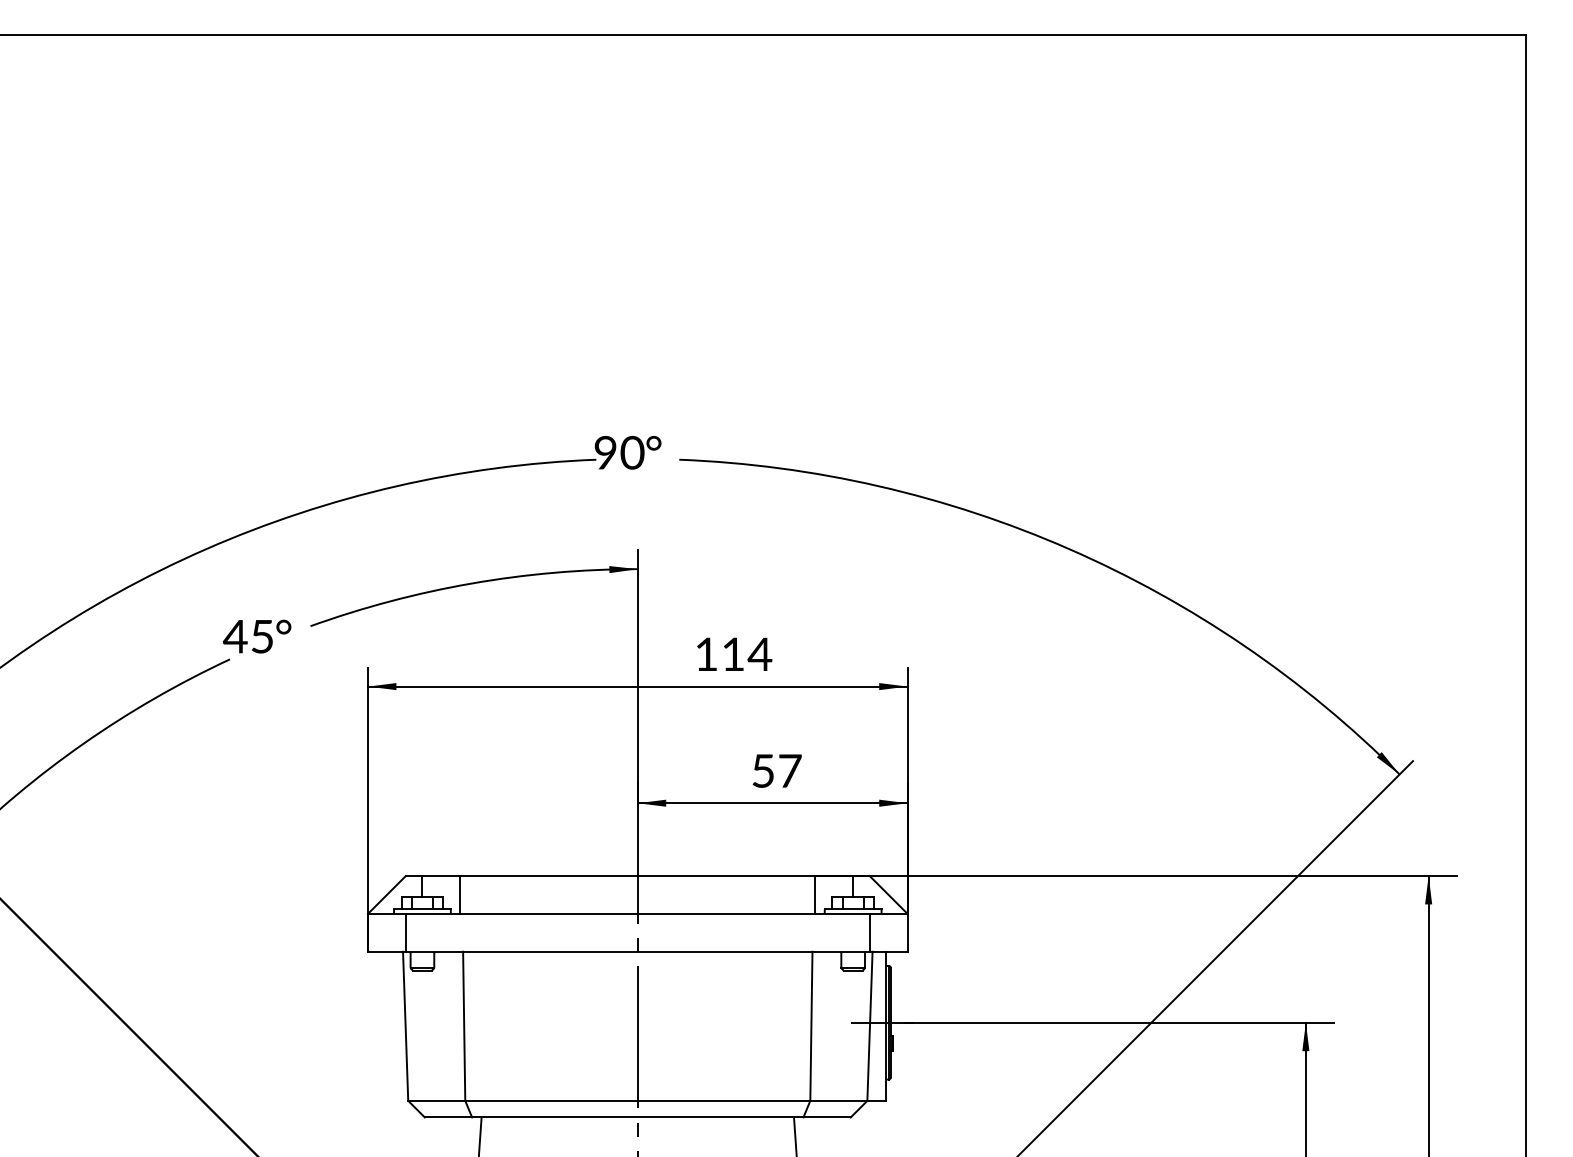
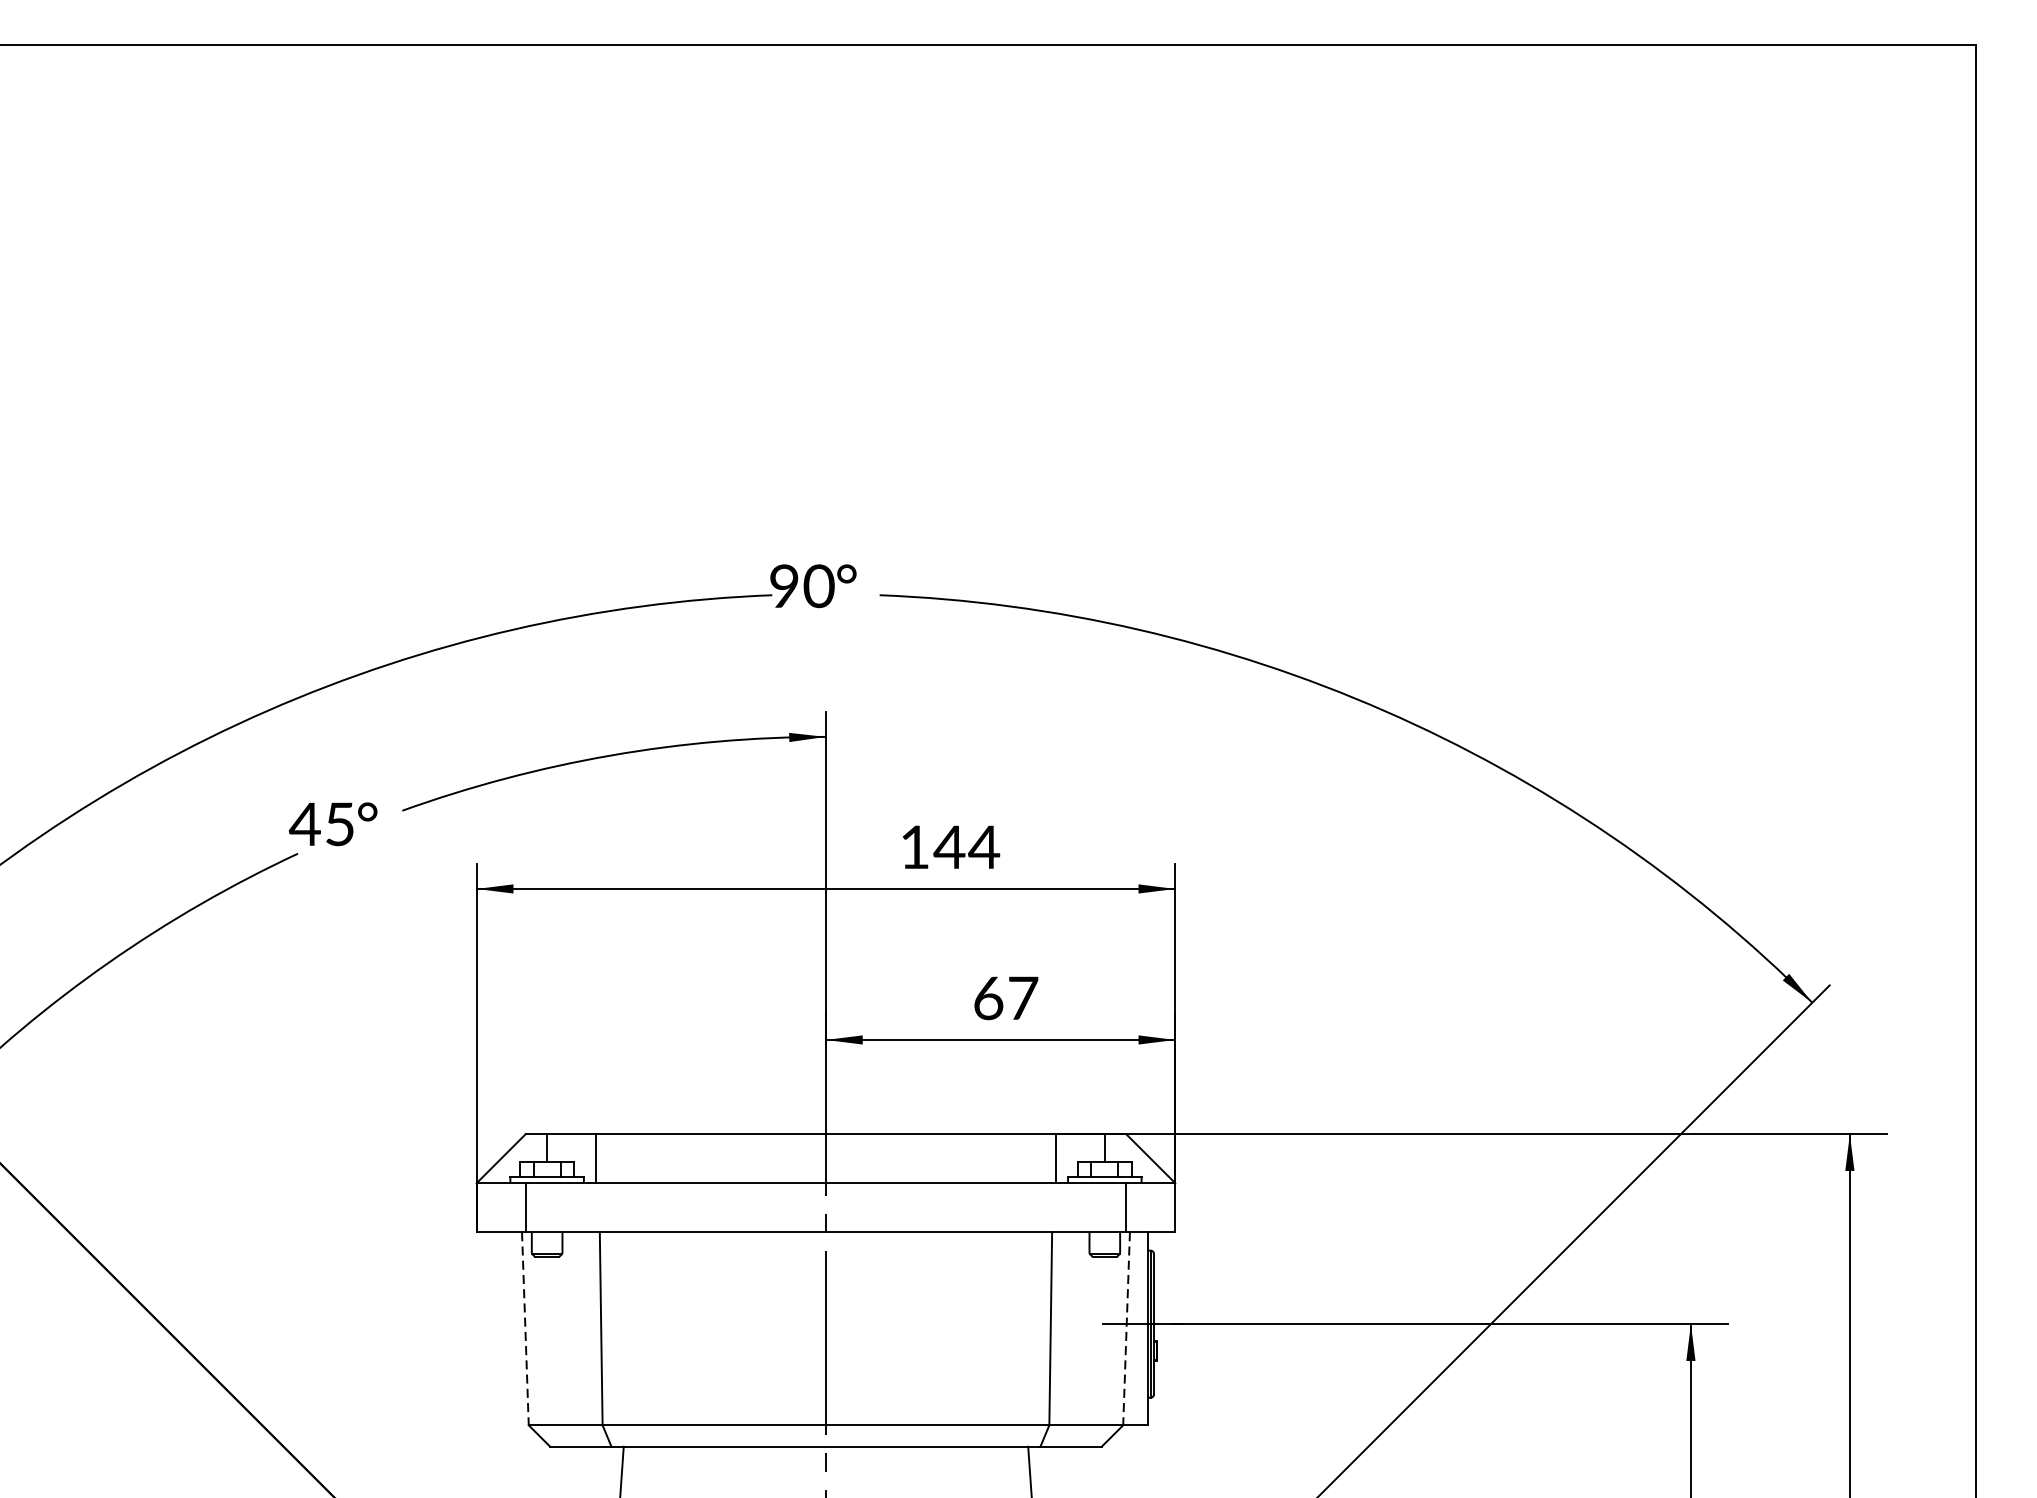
text: (732, 653) -> (948, 846), 114 -> 144
text: (763, 770) -> (988, 997), 57 -> 67
line: (405, 1026) -> (525, 1329), solid -> dashed
line: (869, 1026) -> (1125, 1329), solid -> dashed

